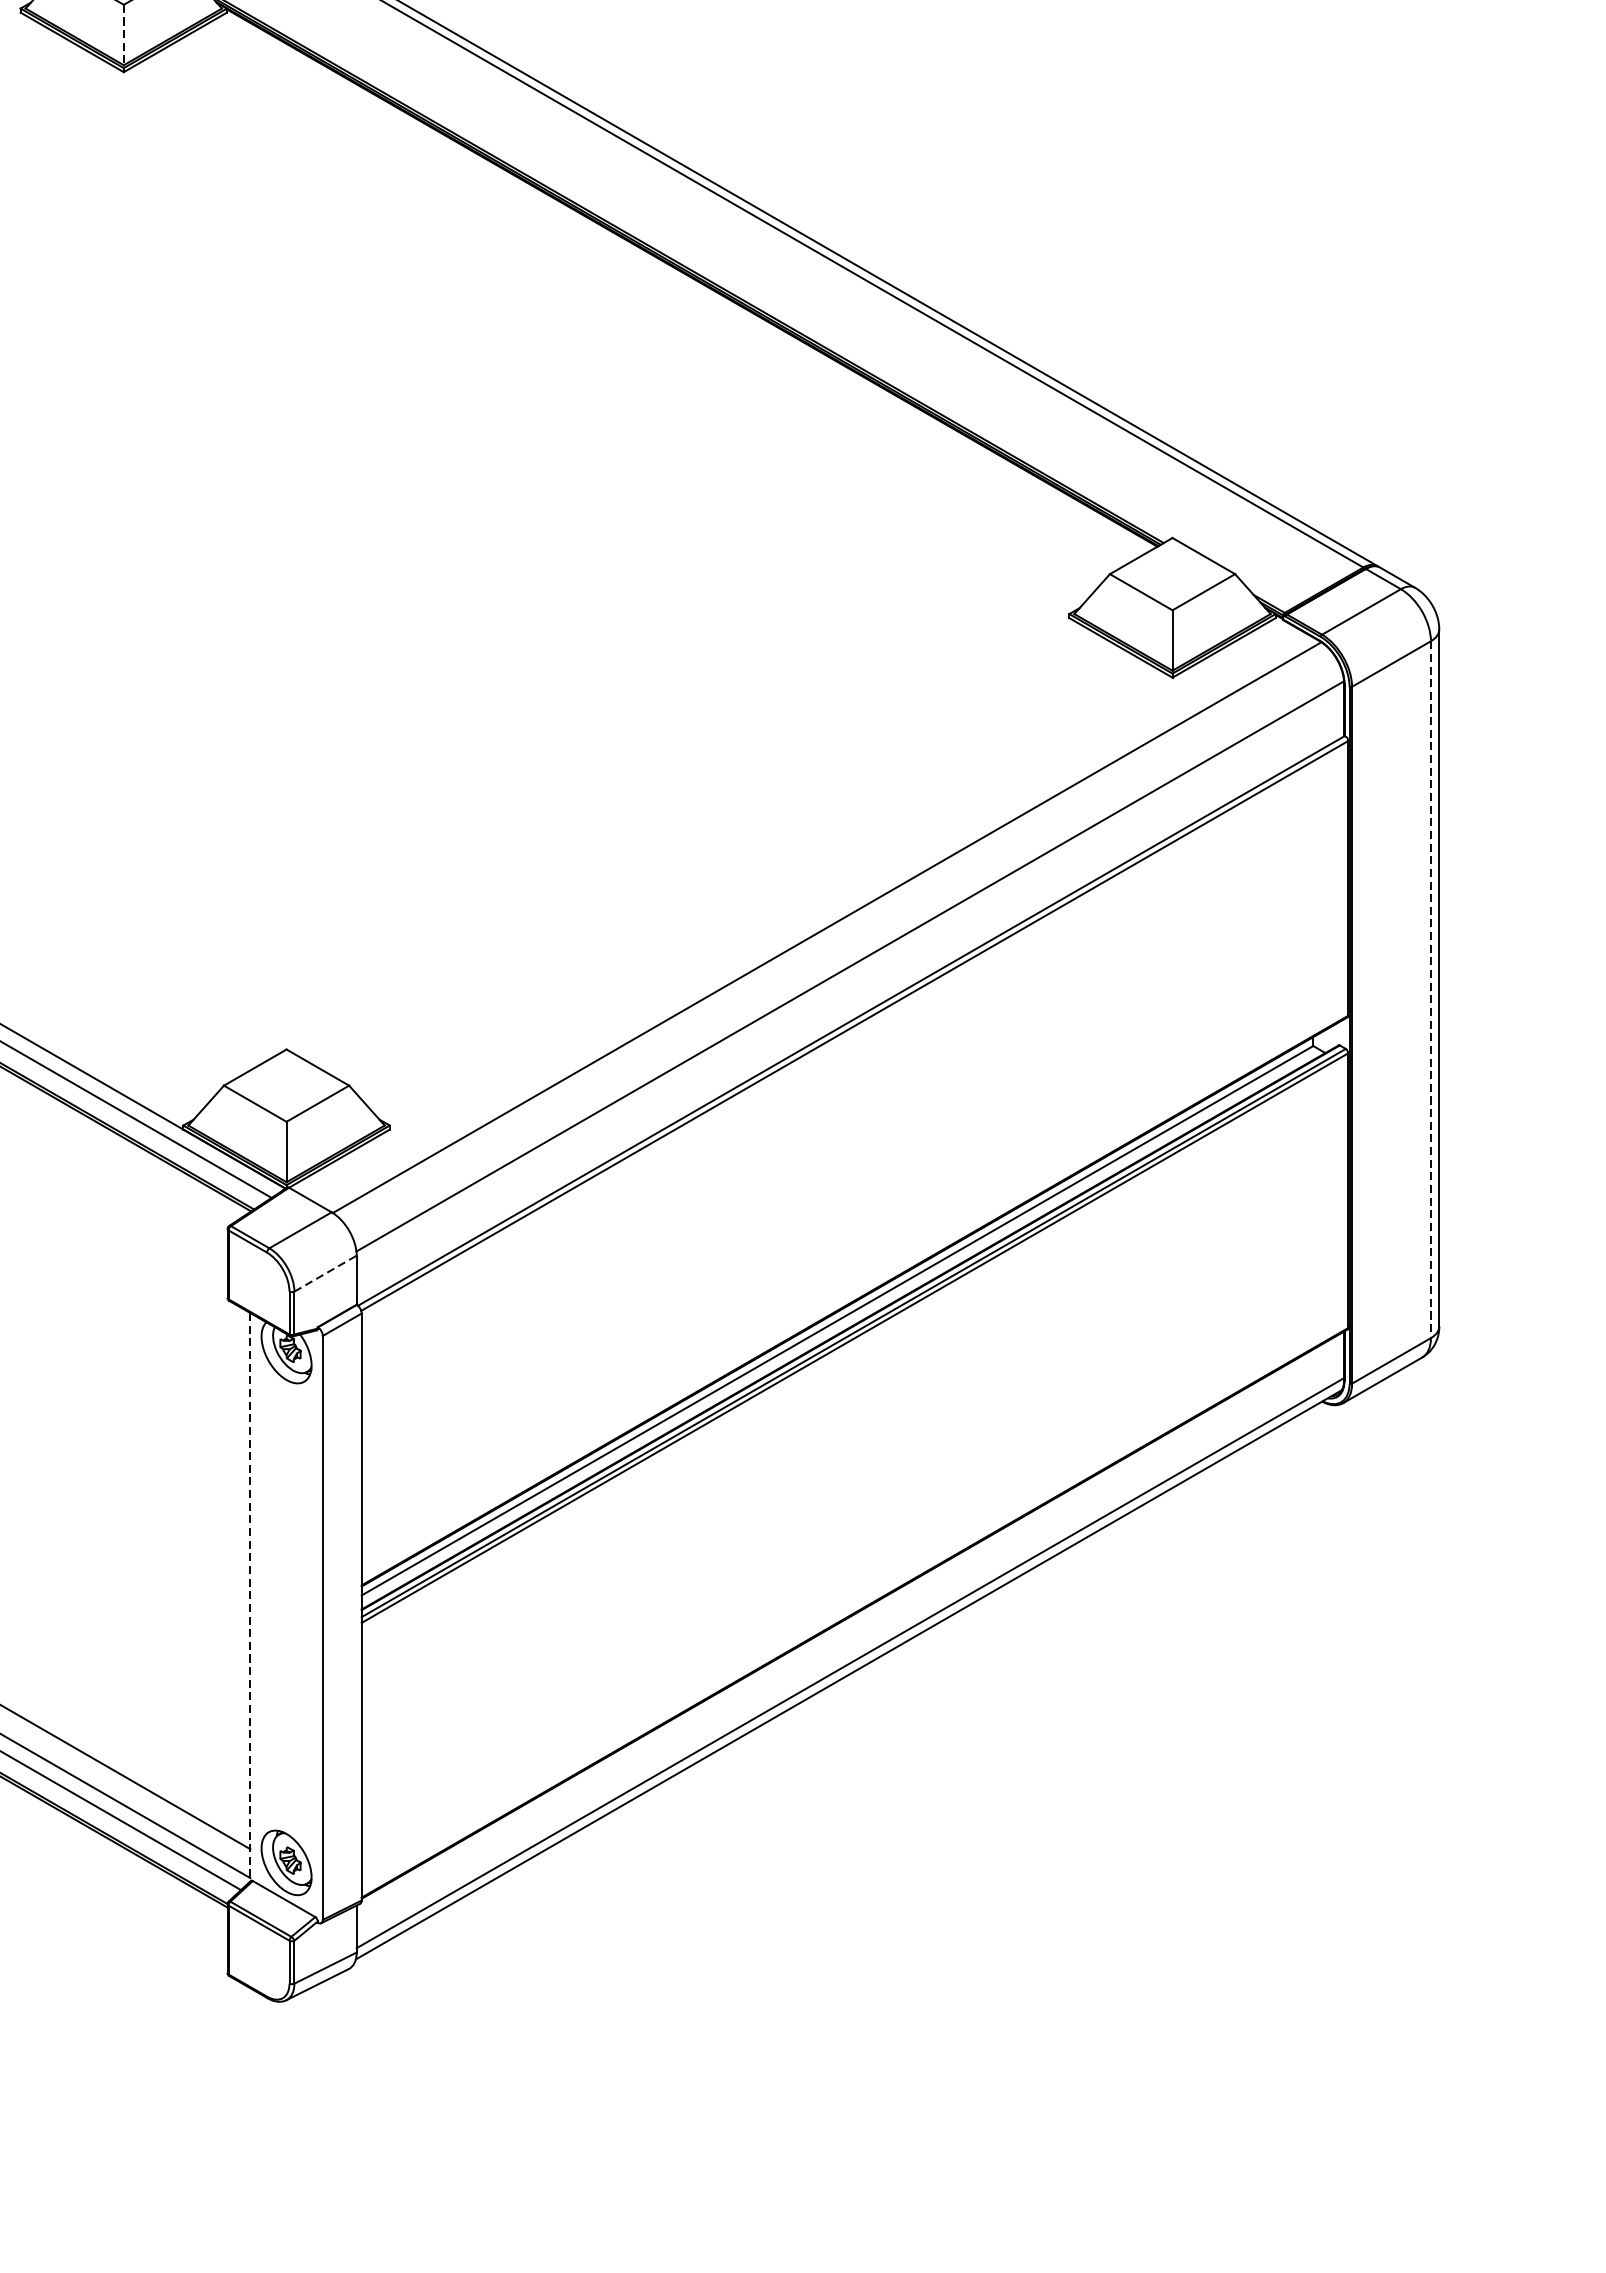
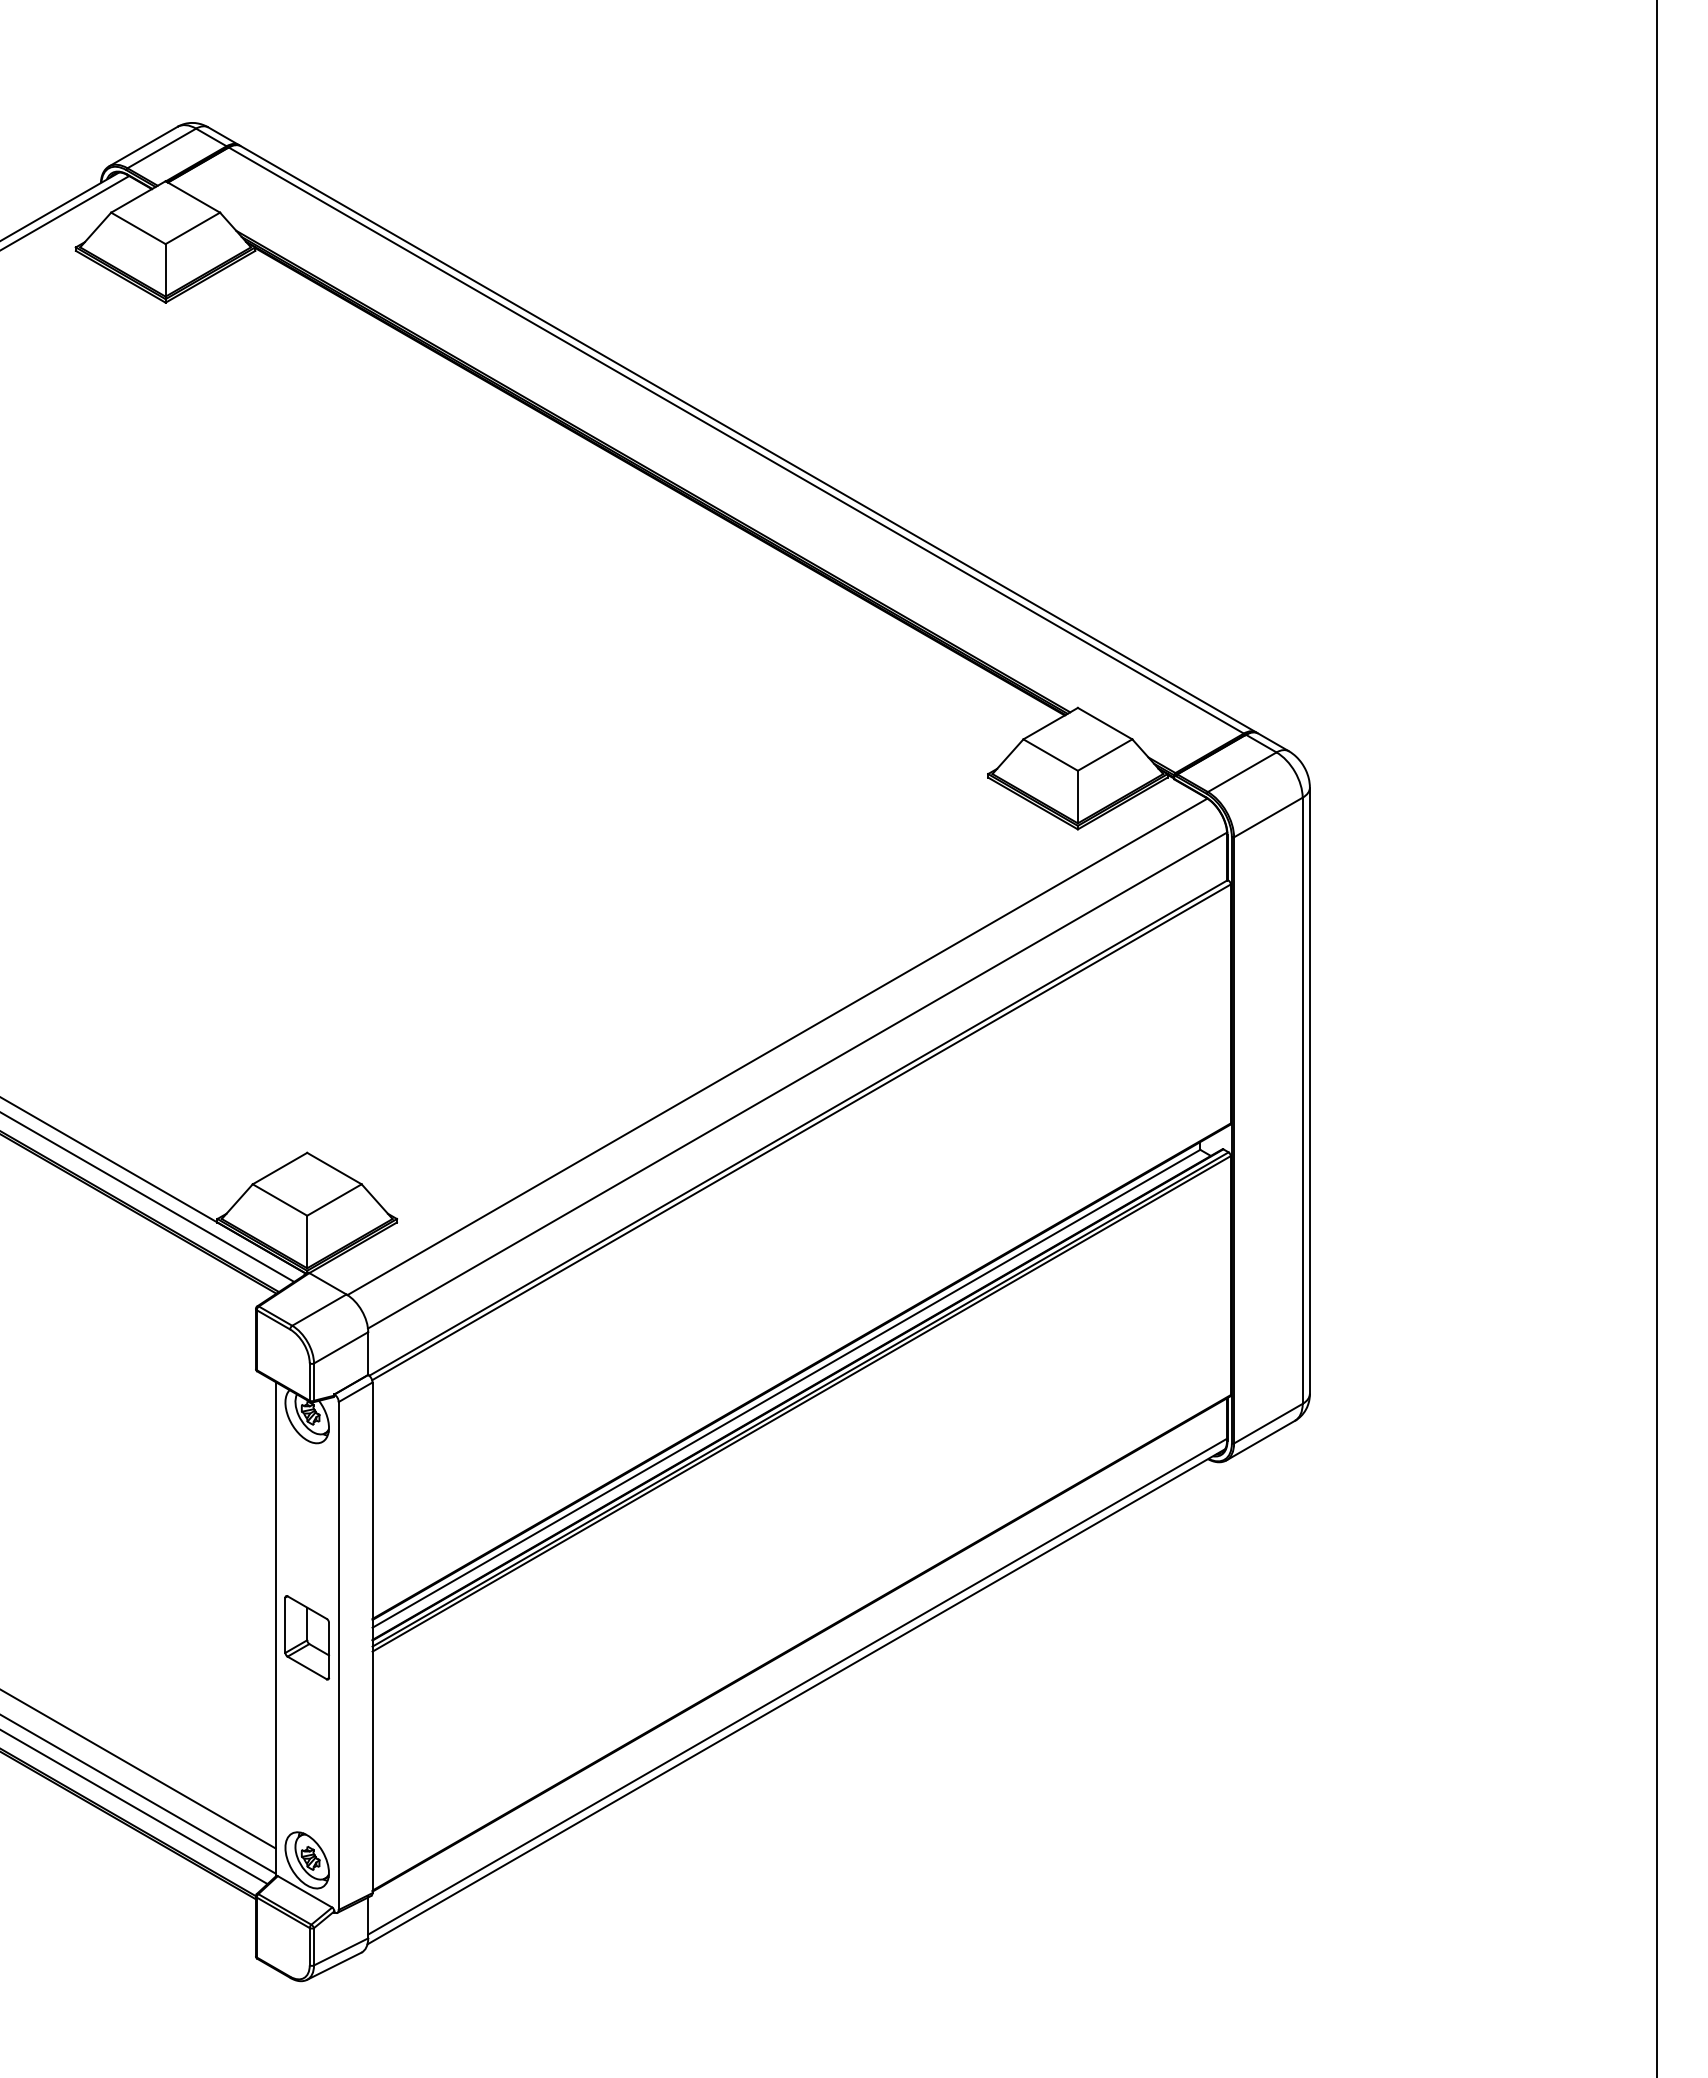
line: (123, 35) -> (165, 270), dashed -> solid
line: (1430, 990) -> (1302, 1101), dashed -> solid
line: (325, 1273) -> (341, 1347), dashed -> solid
line: (250, 1597) -> (275, 1629), dashed -> solid
part: (285, 1606) -> (306, 1637), added

